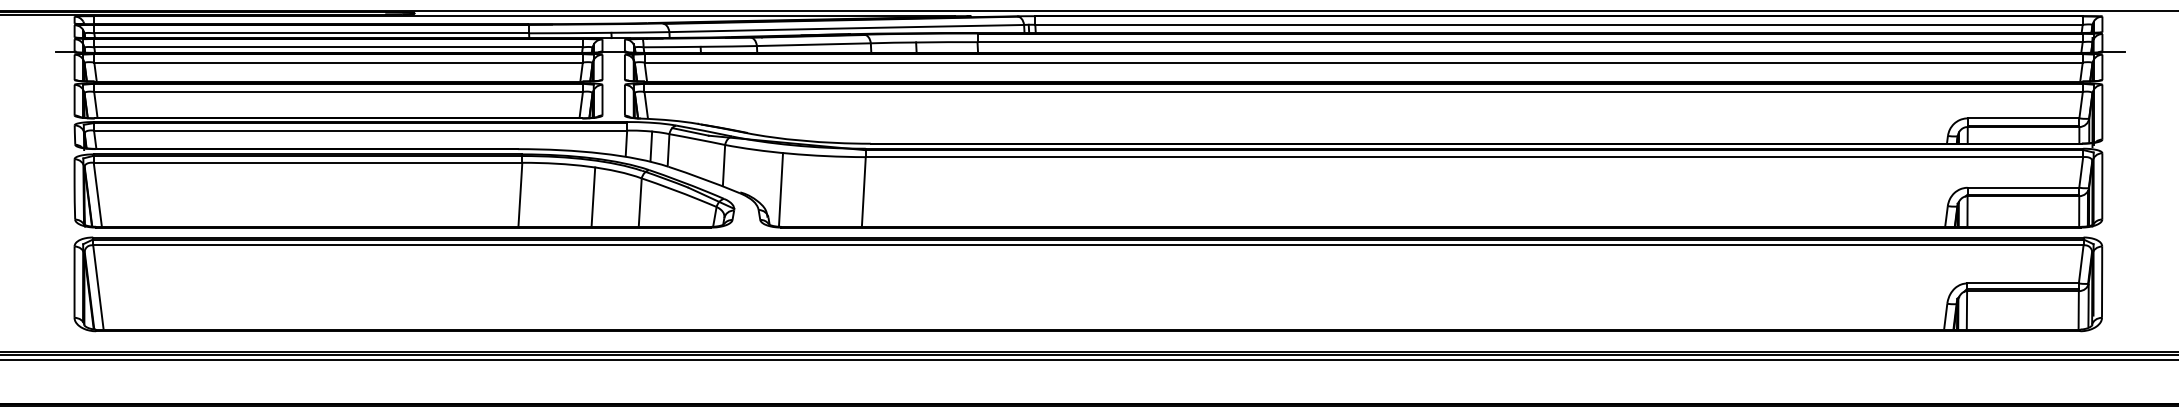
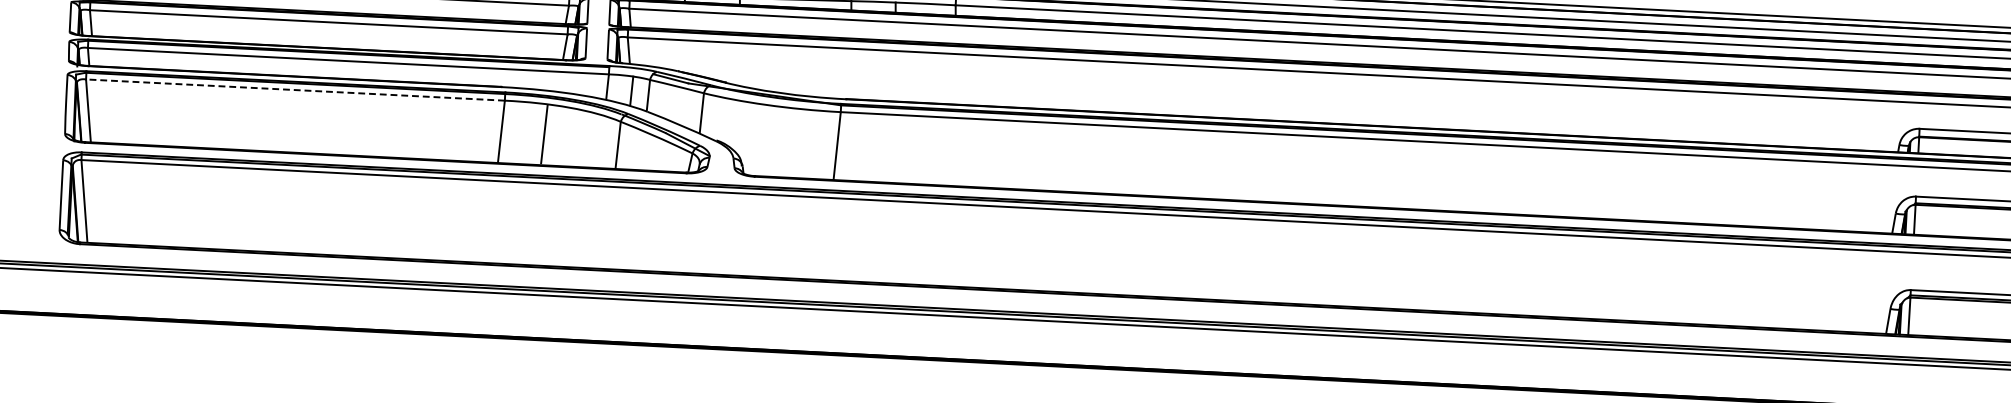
line: (307, 162) -> (294, 89), solid -> dashed
line: (780, 189) -> (755, 139), removed
line: (593, 196) -> (544, 133), moved

